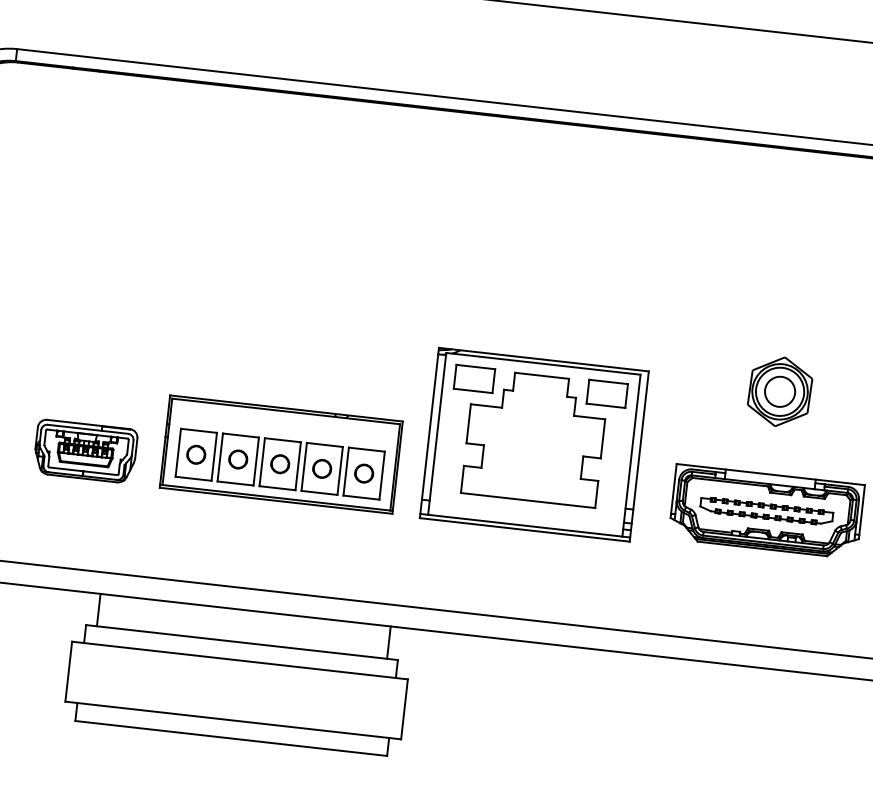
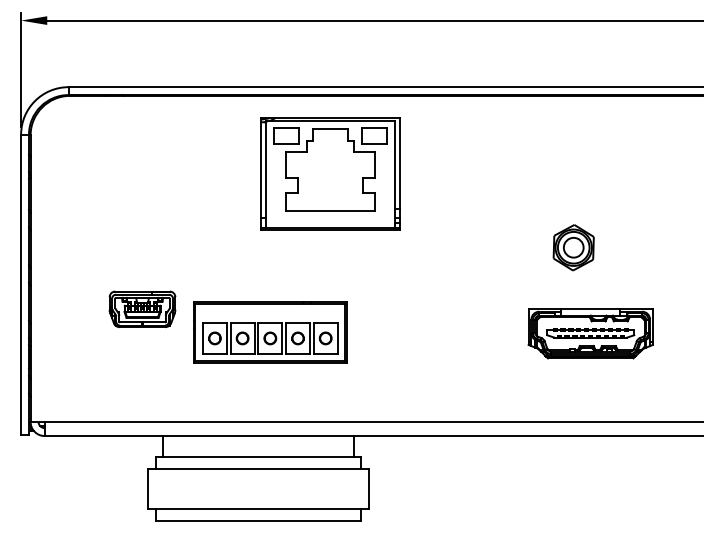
part: (779, 391) -> (573, 247), moved
part: (534, 443) -> (330, 173), moved
part: (85, 450) -> (142, 308), moved

